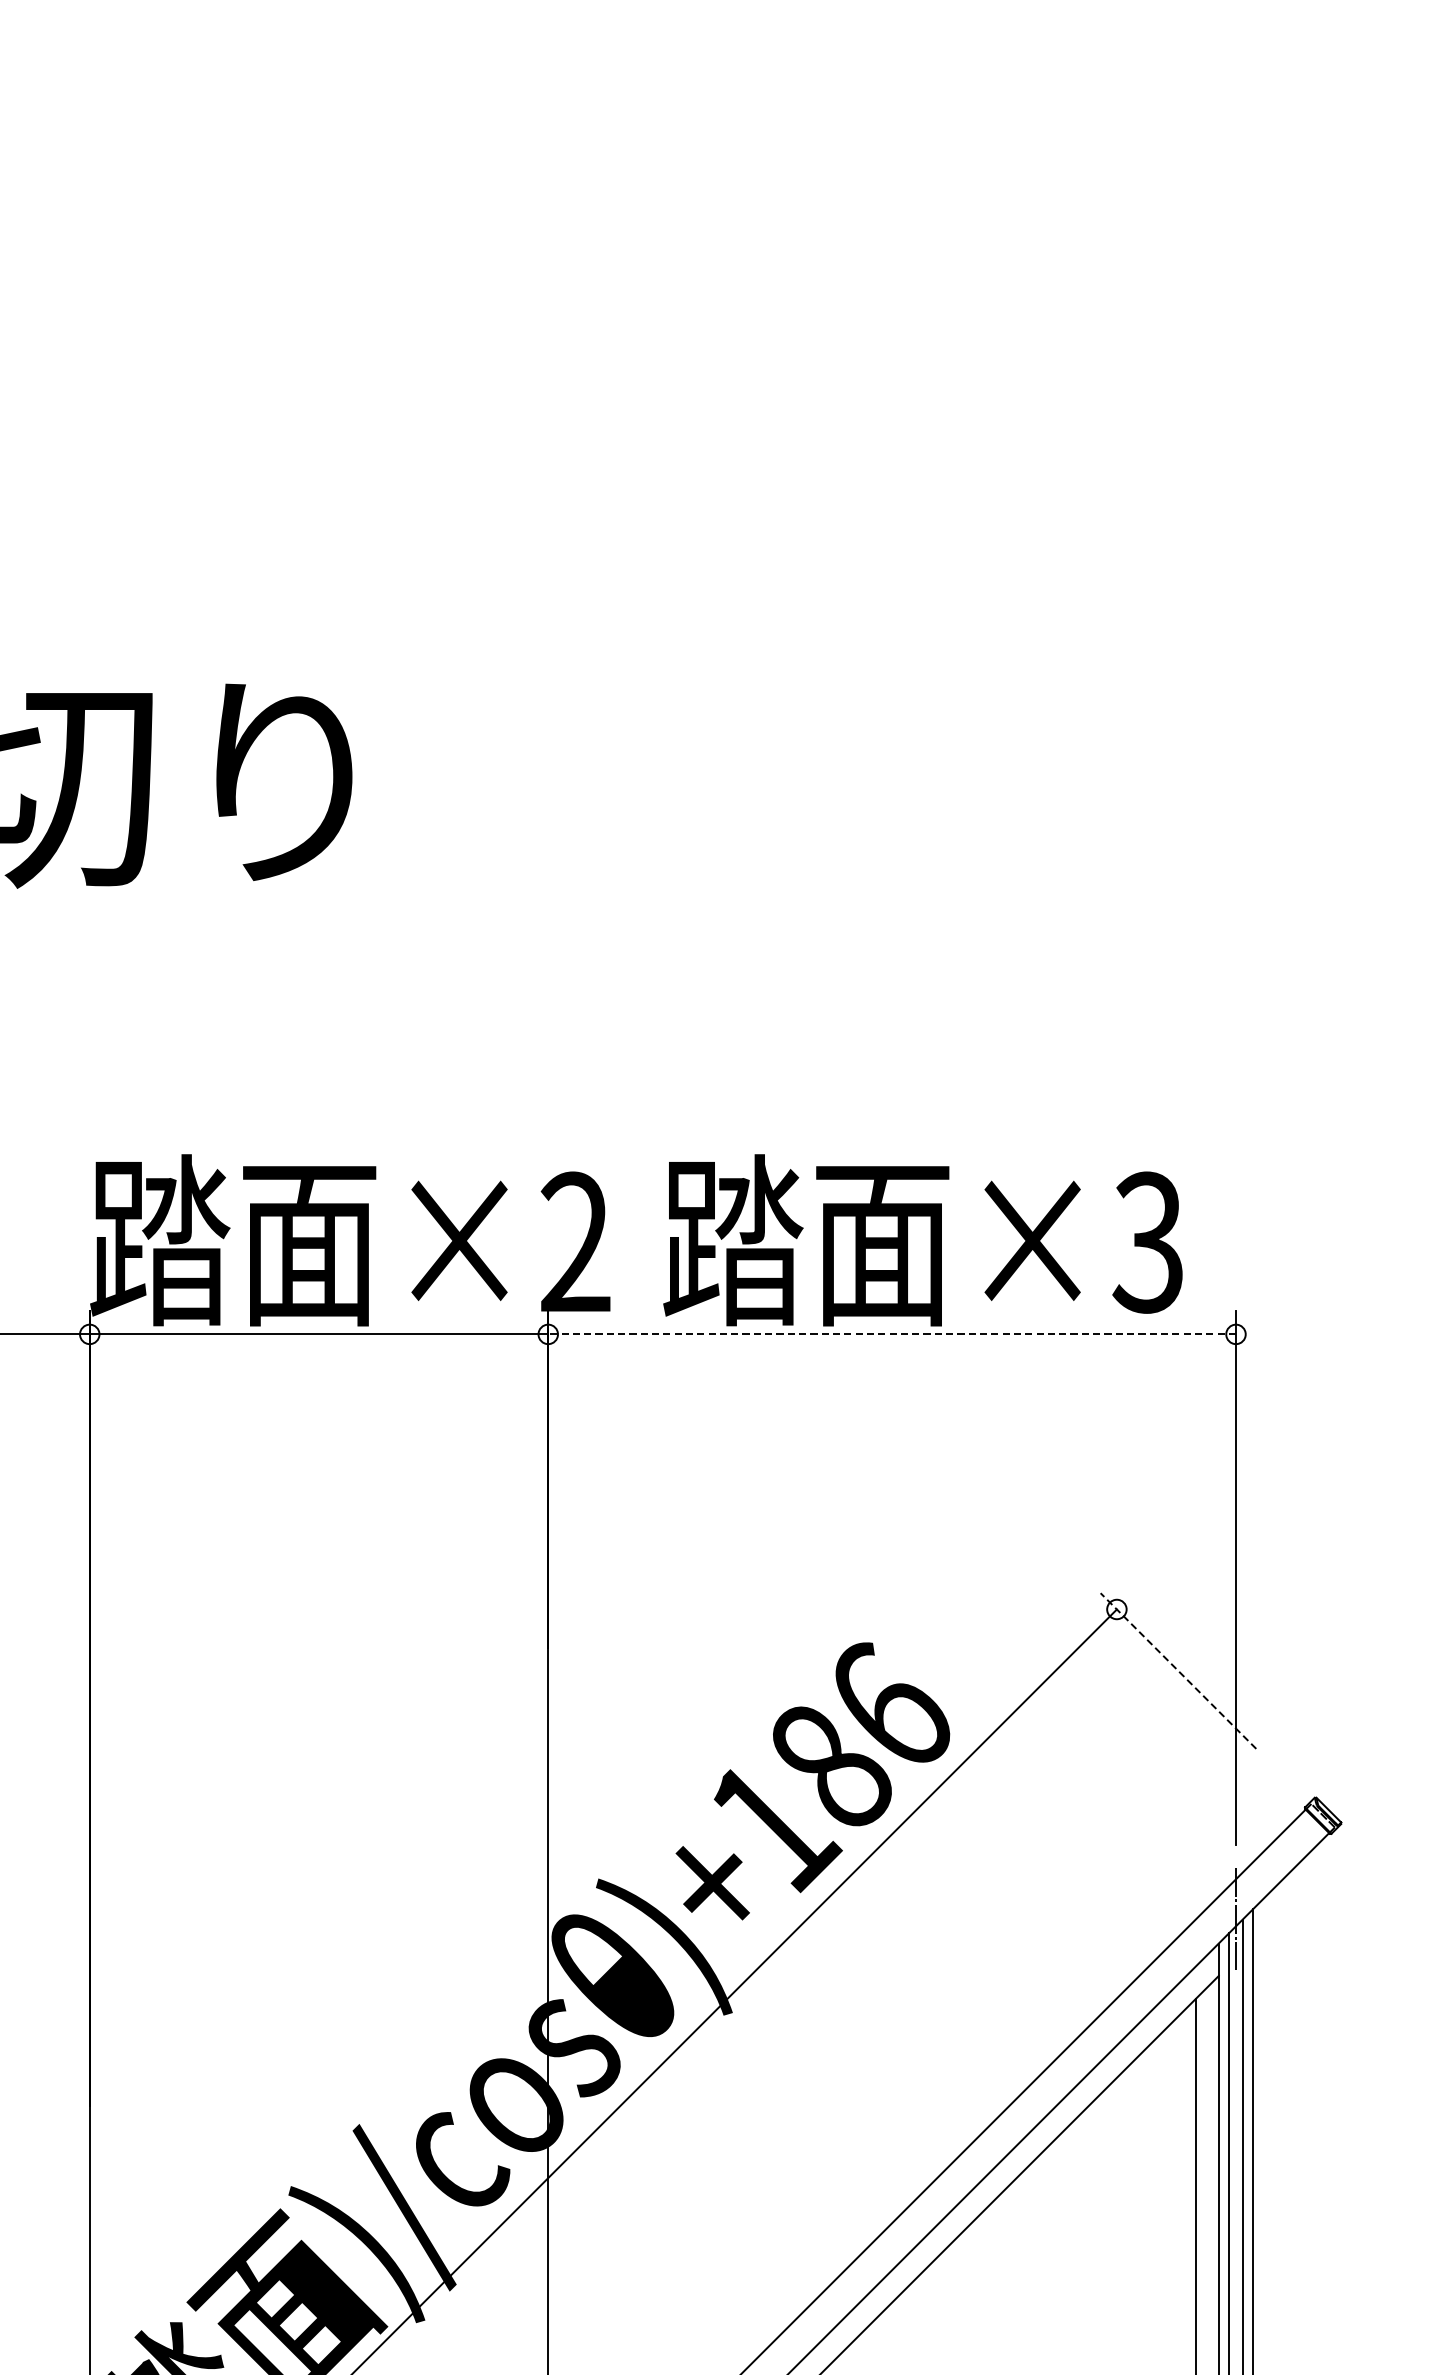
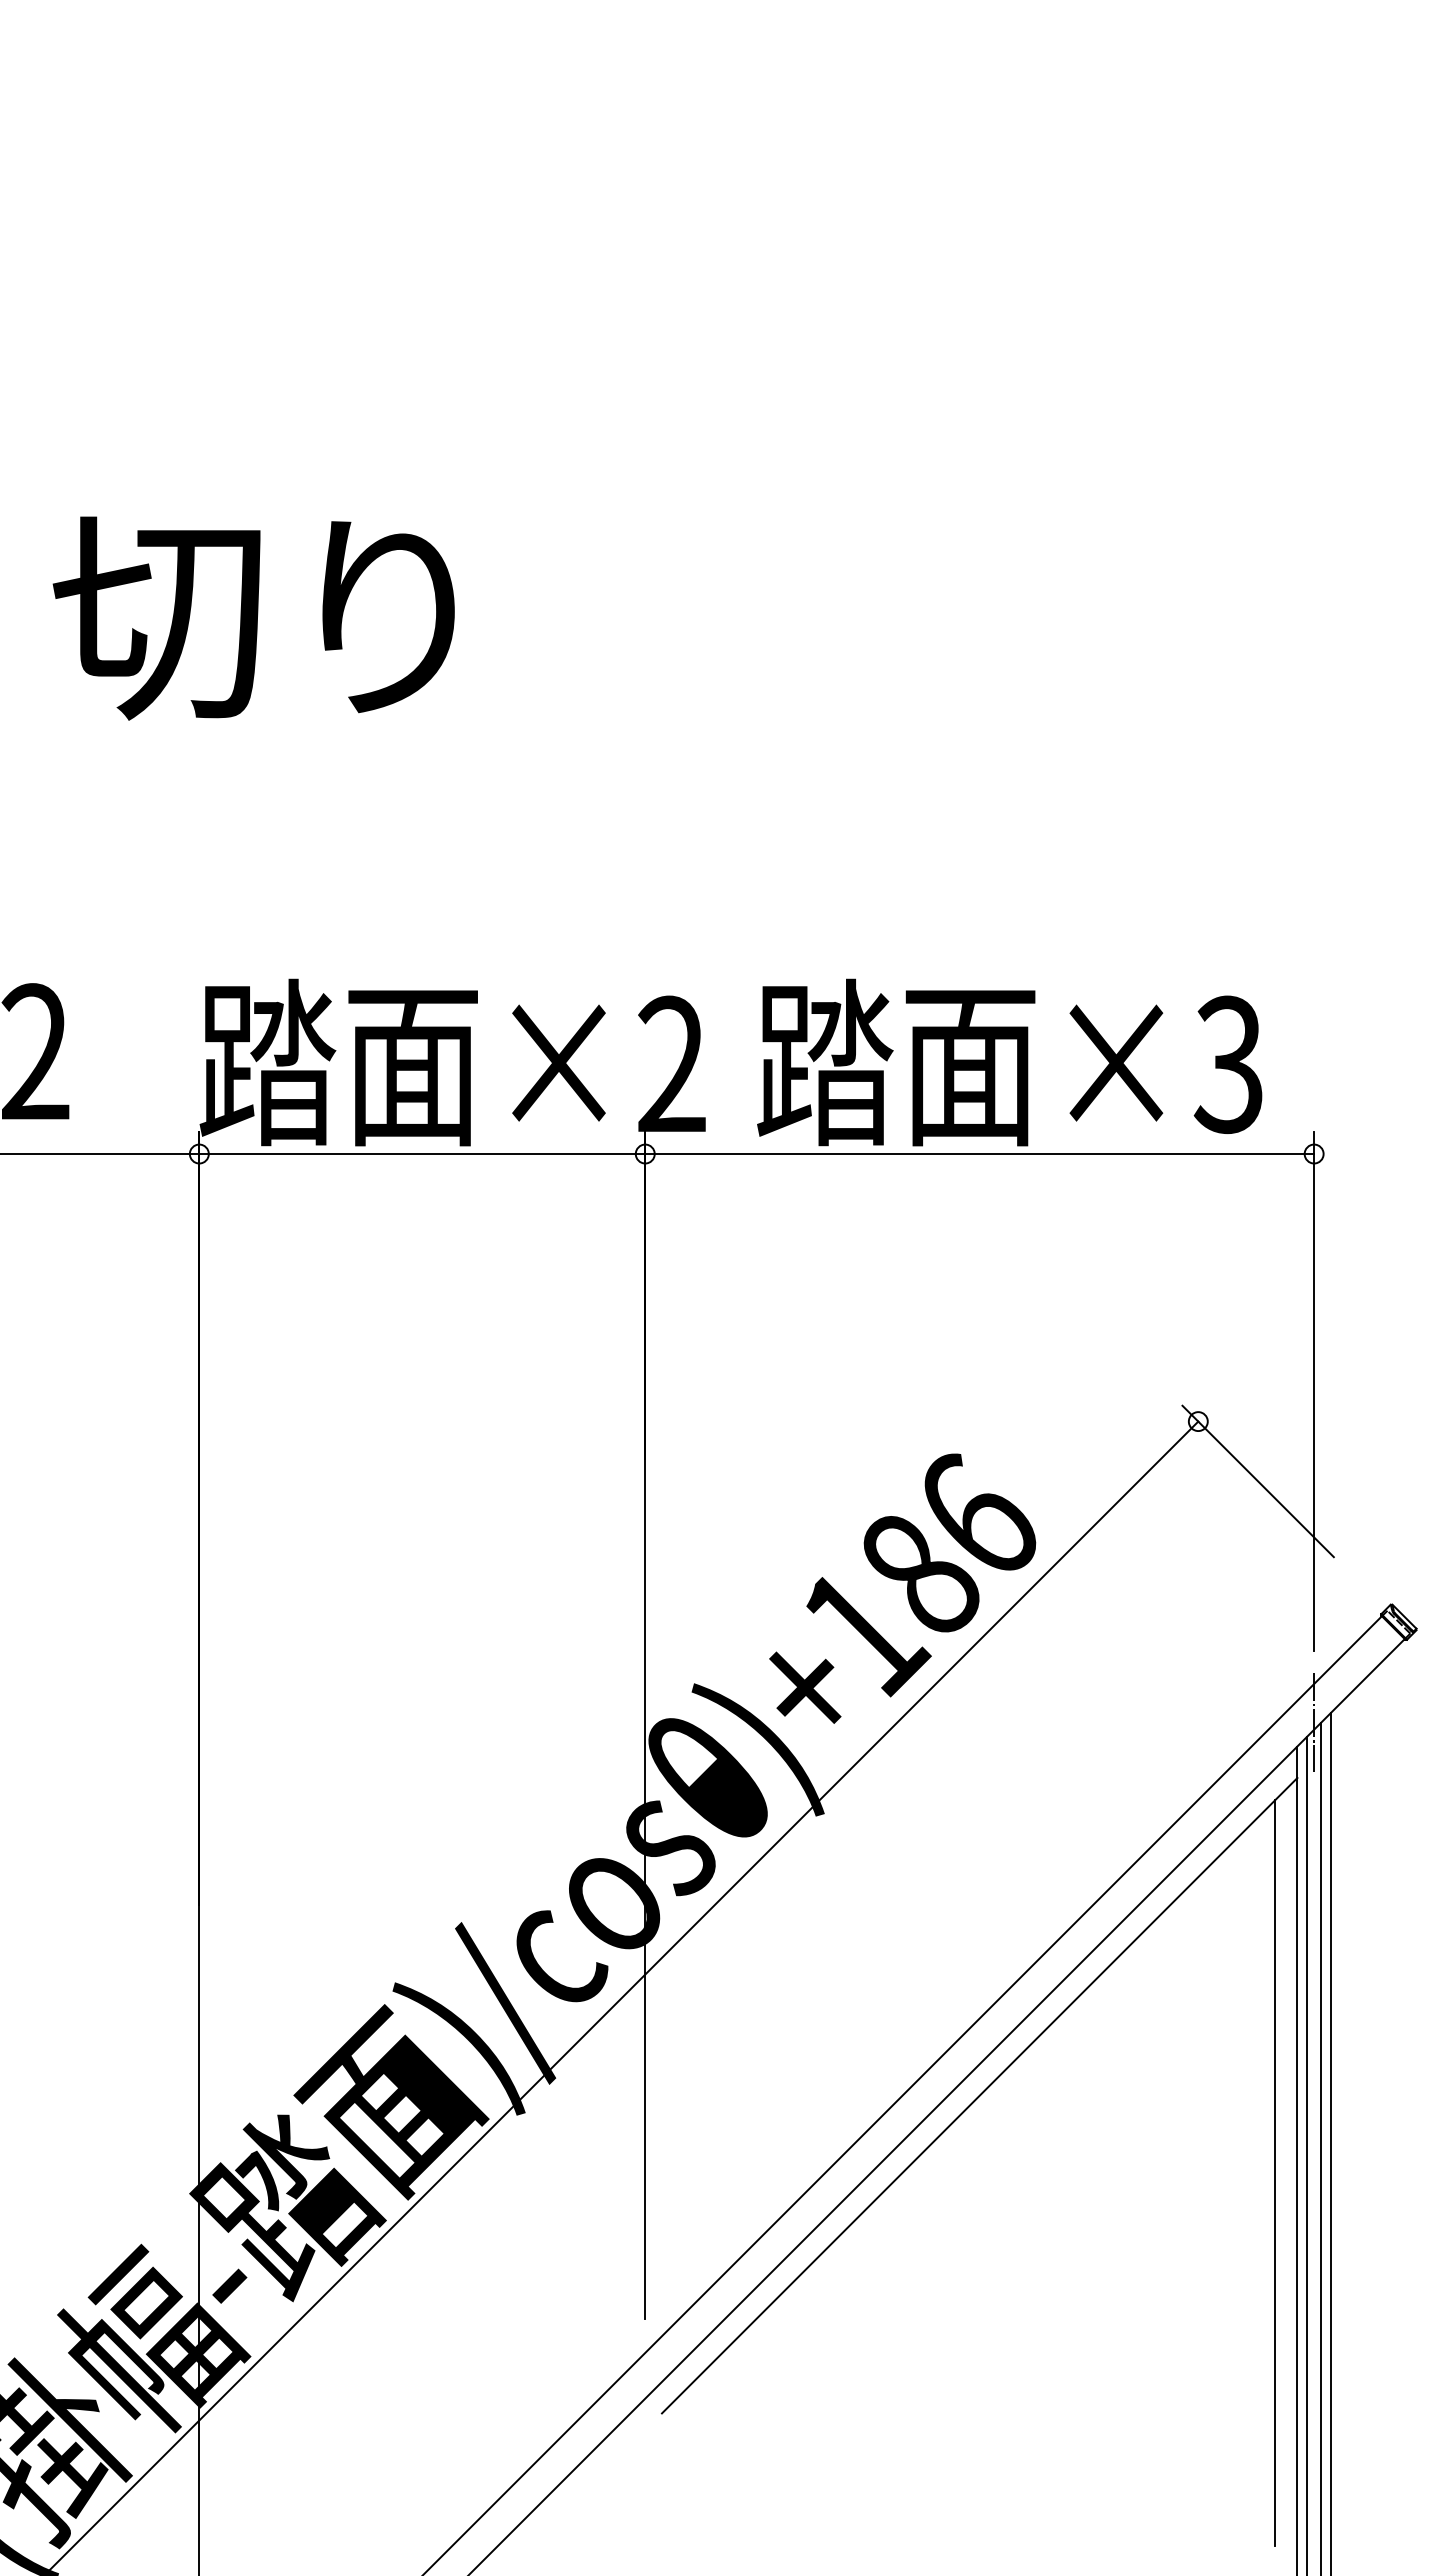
line: (891, 1334) -> (979, 1154), dashed -> solid
line: (1177, 1671) -> (1257, 1481), dashed -> solid

